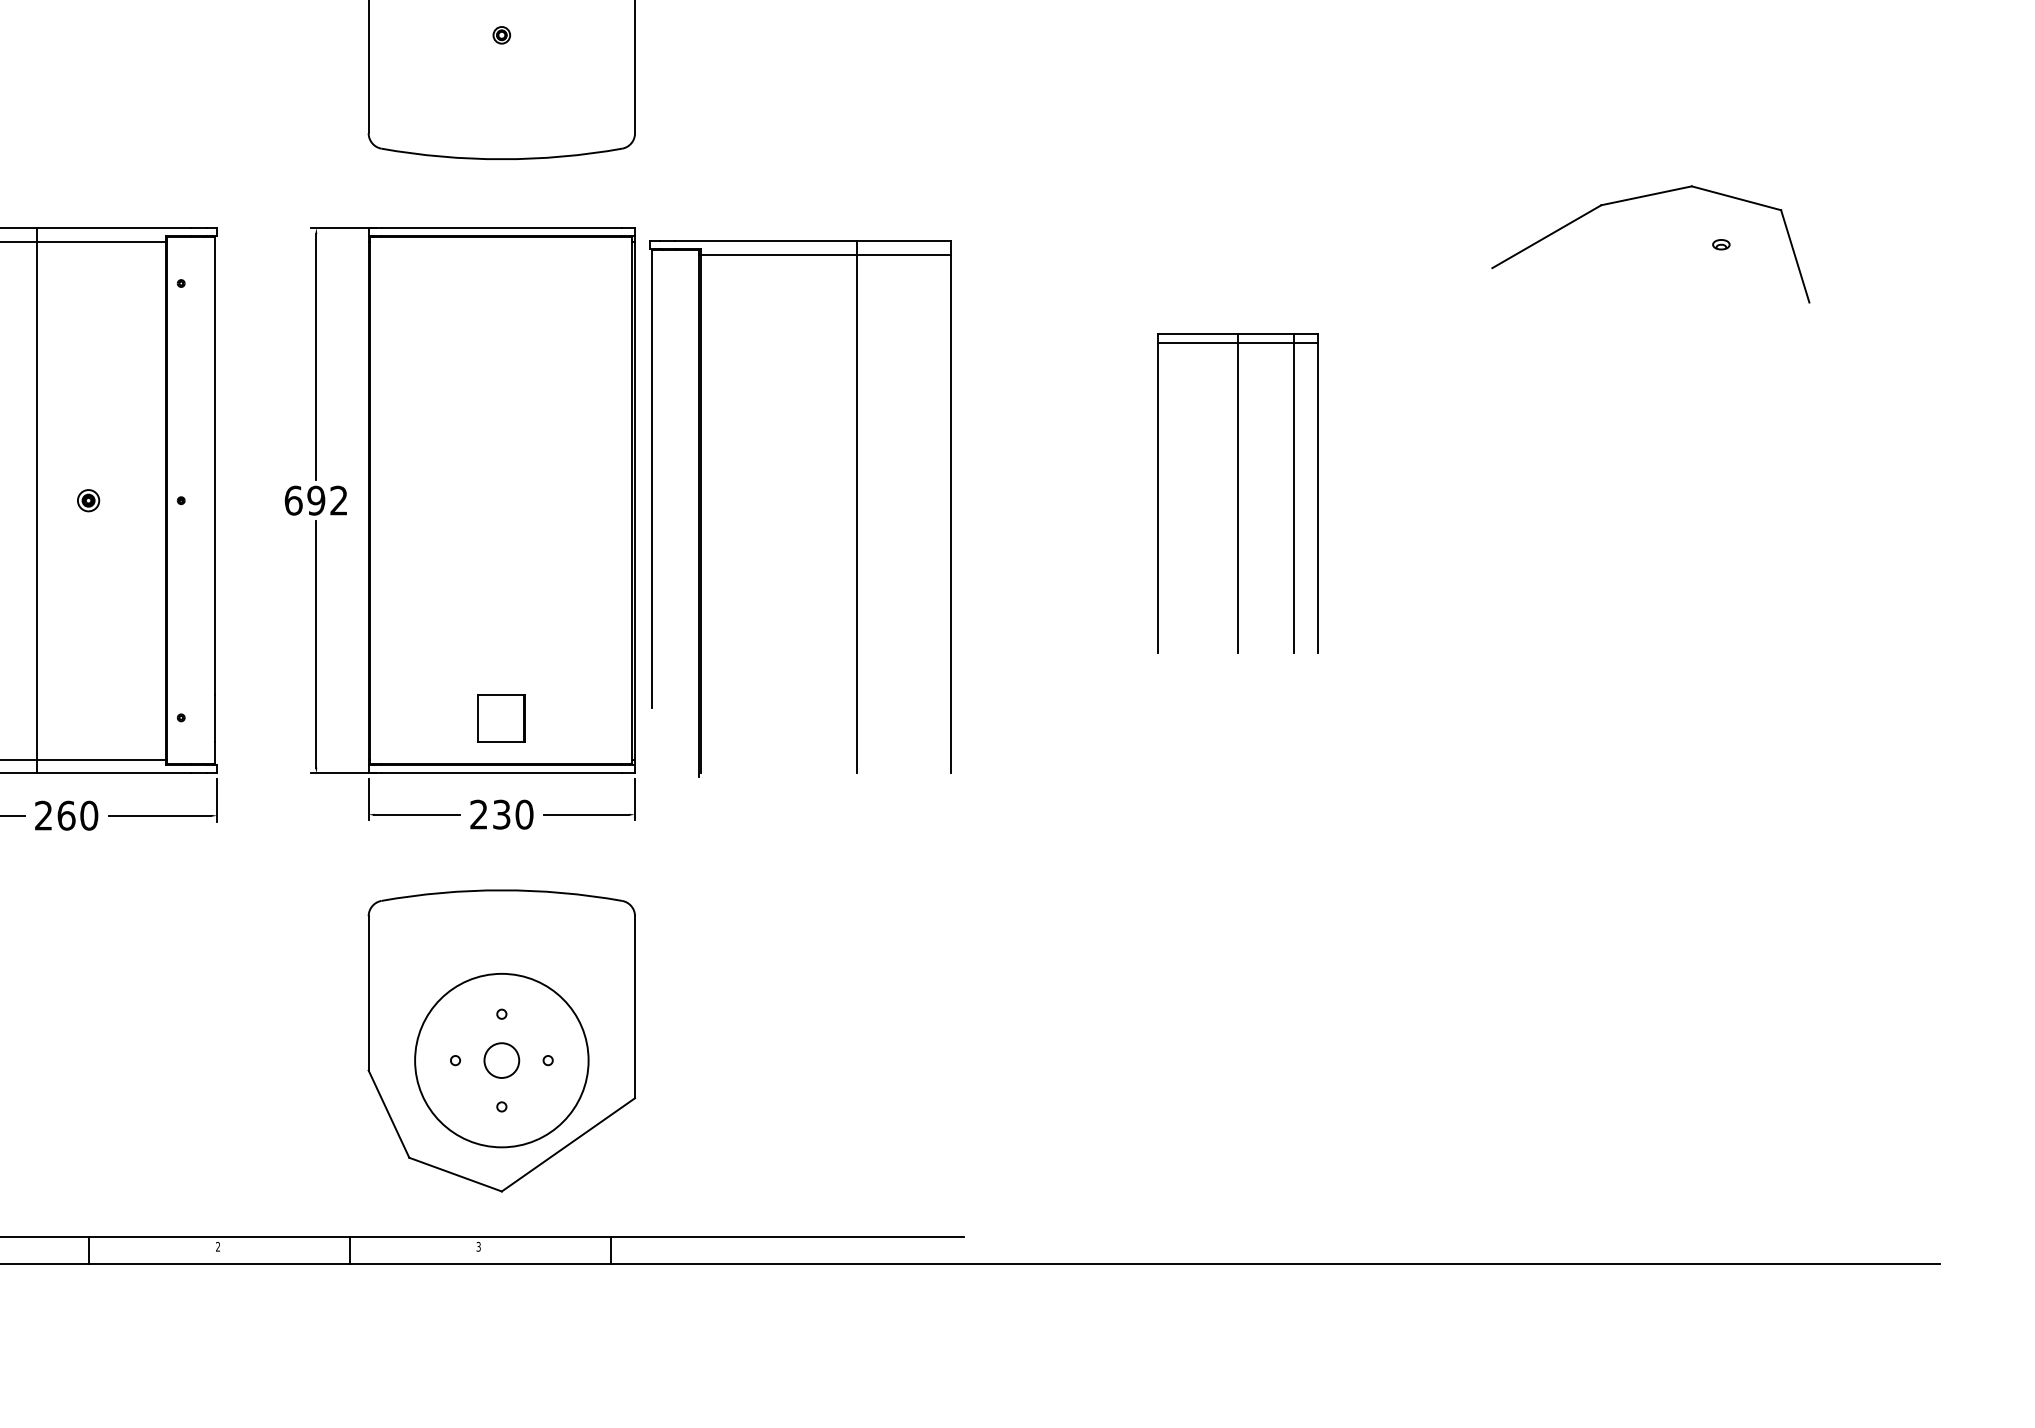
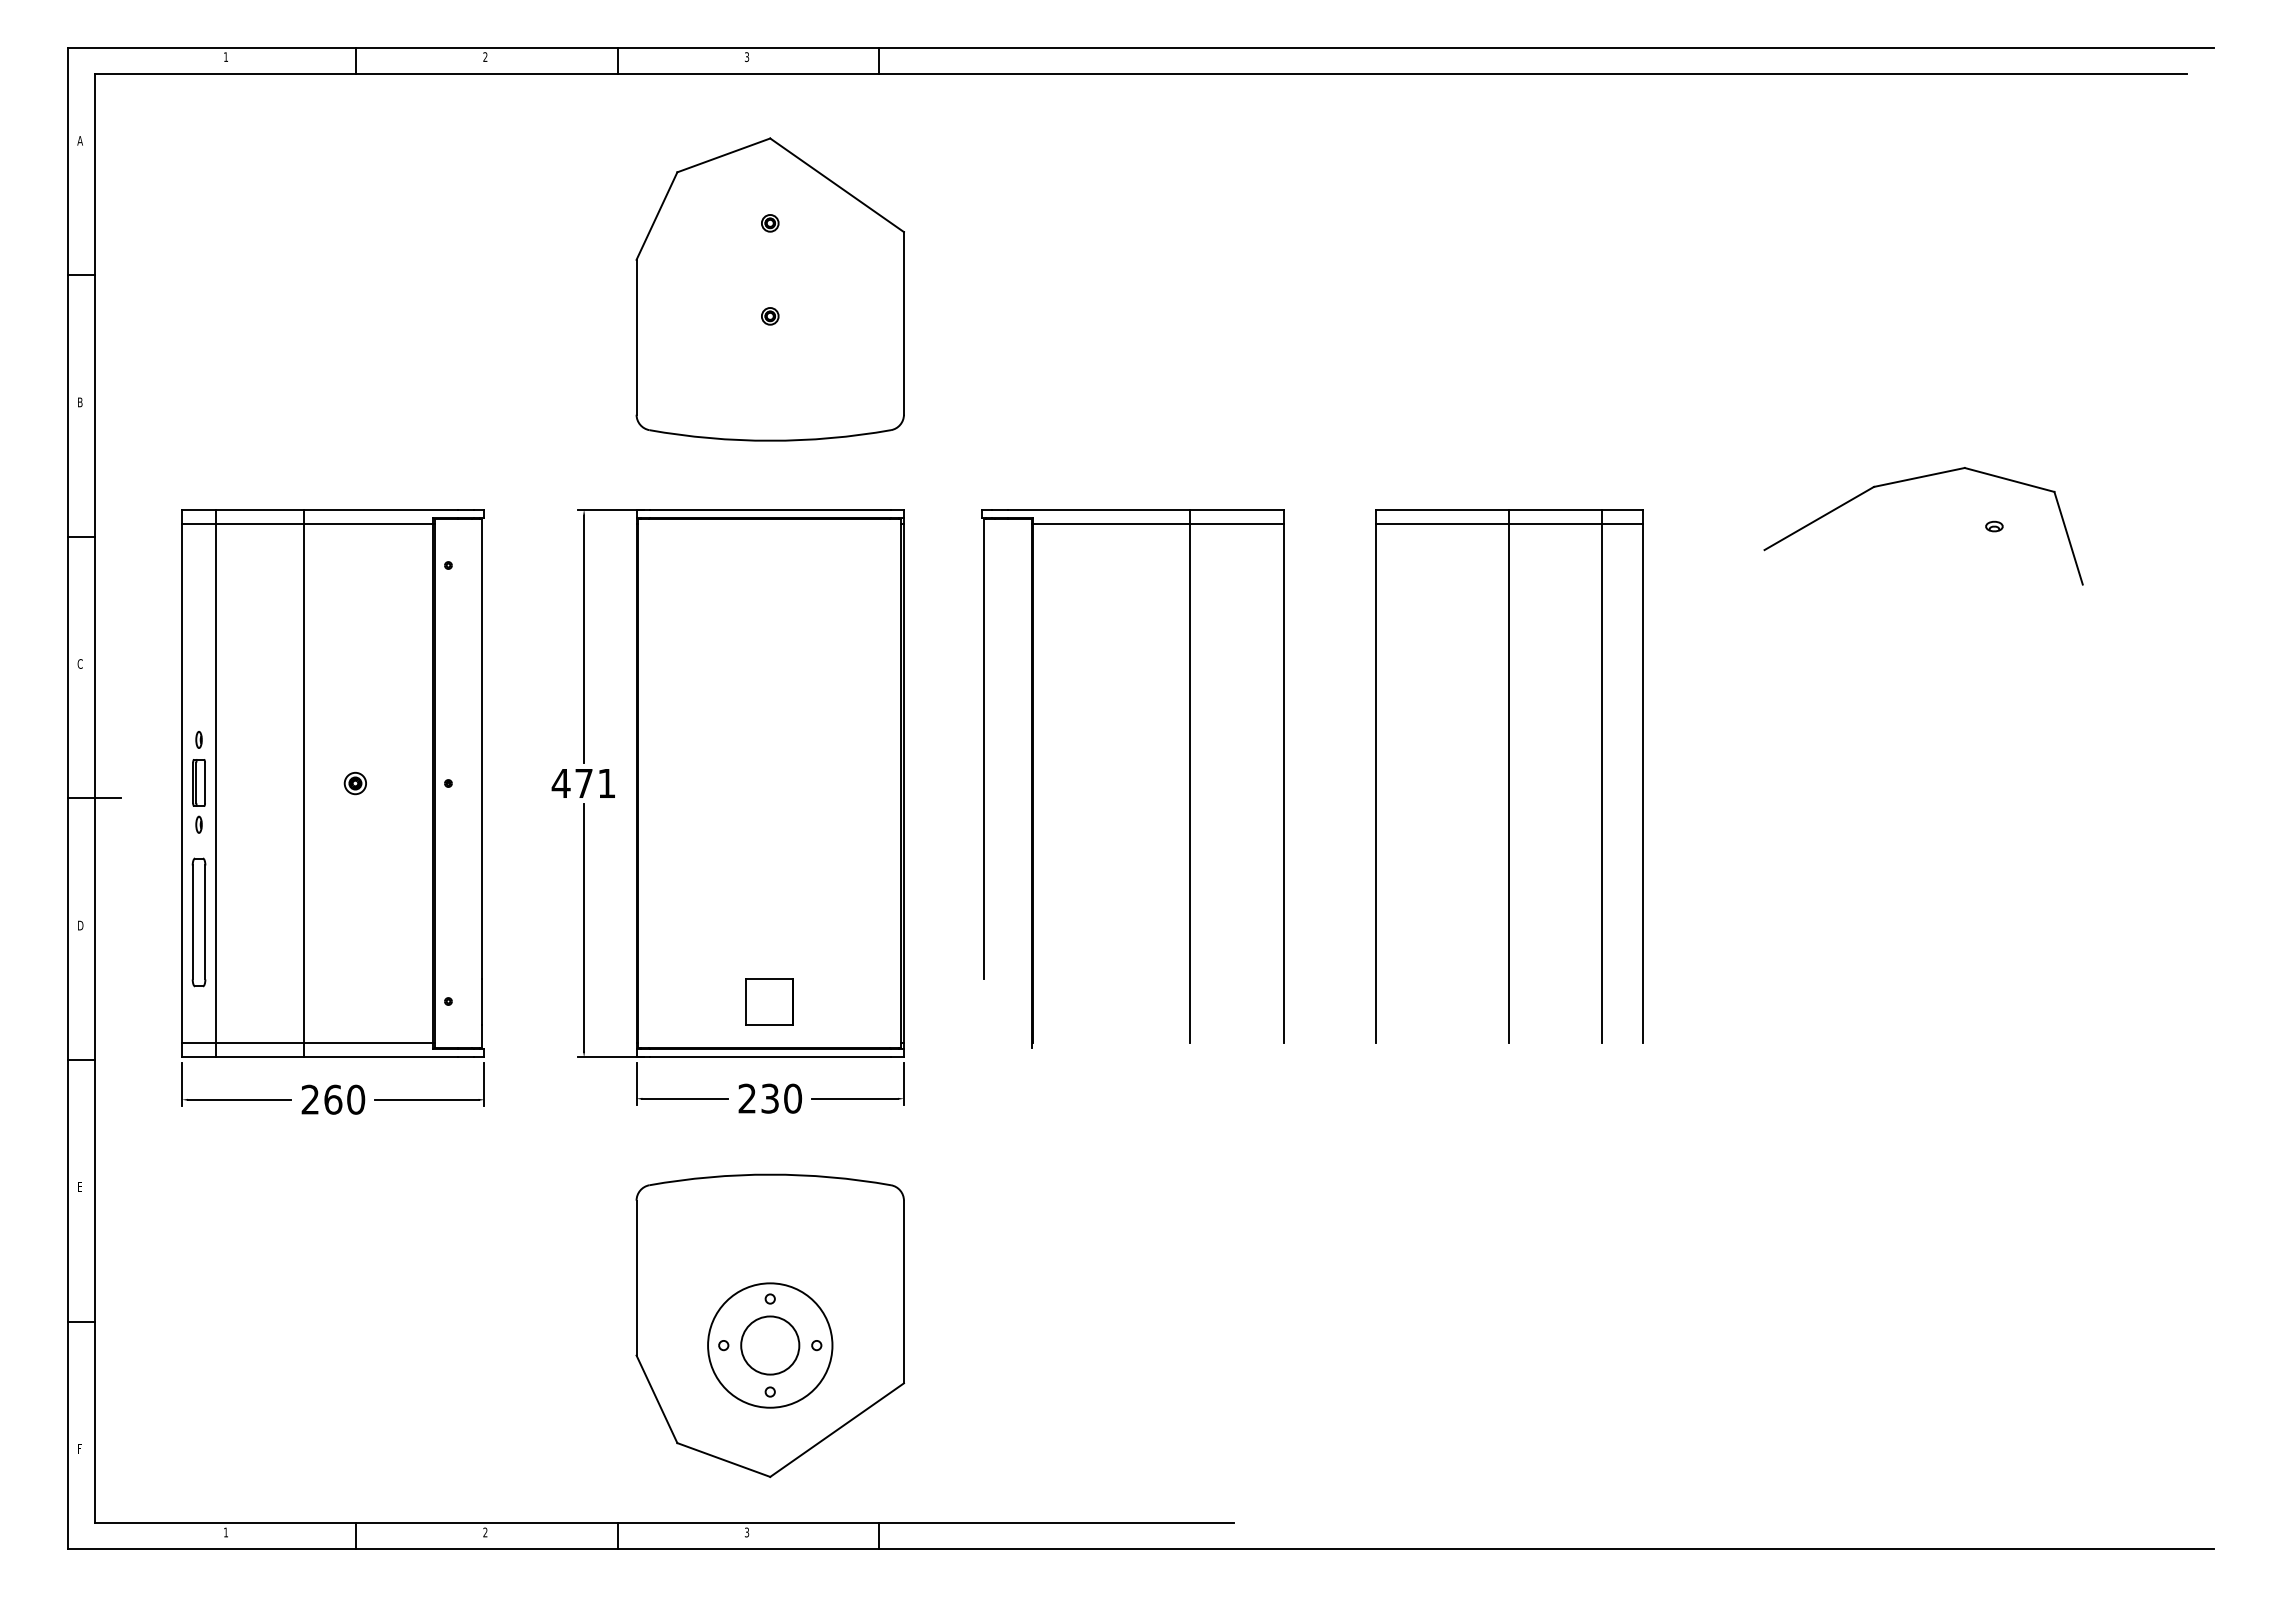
part: (1238, 493) -> (1509, 776), size x1.67
text: (314, 500) -> (582, 783), 692 -> 471
part: (856, 508) -> (1189, 778), moved
circle: (502, 1060) -> (770, 1345), size x0.71
circle: (502, 1060) -> (770, 1345), size x1.67

